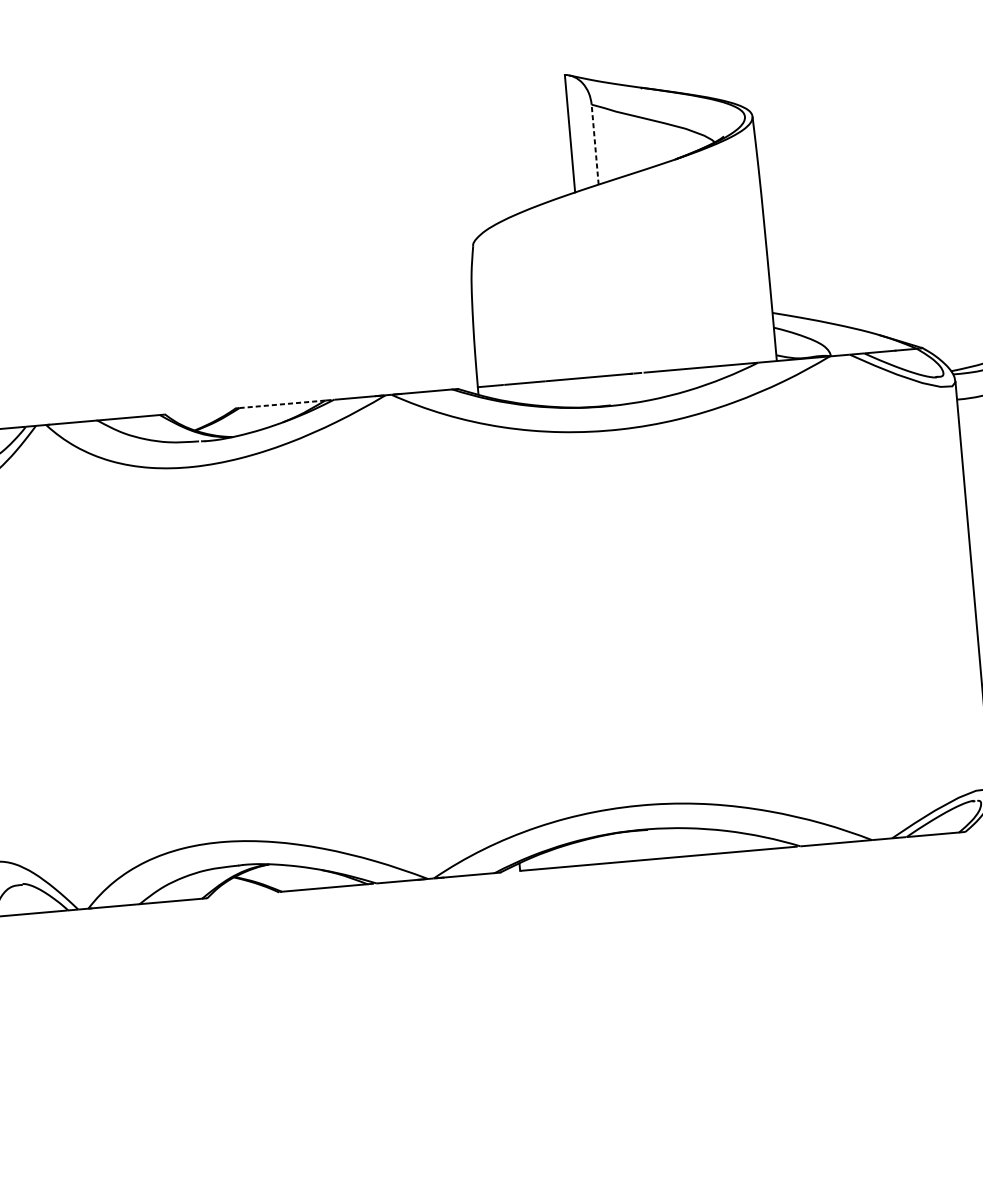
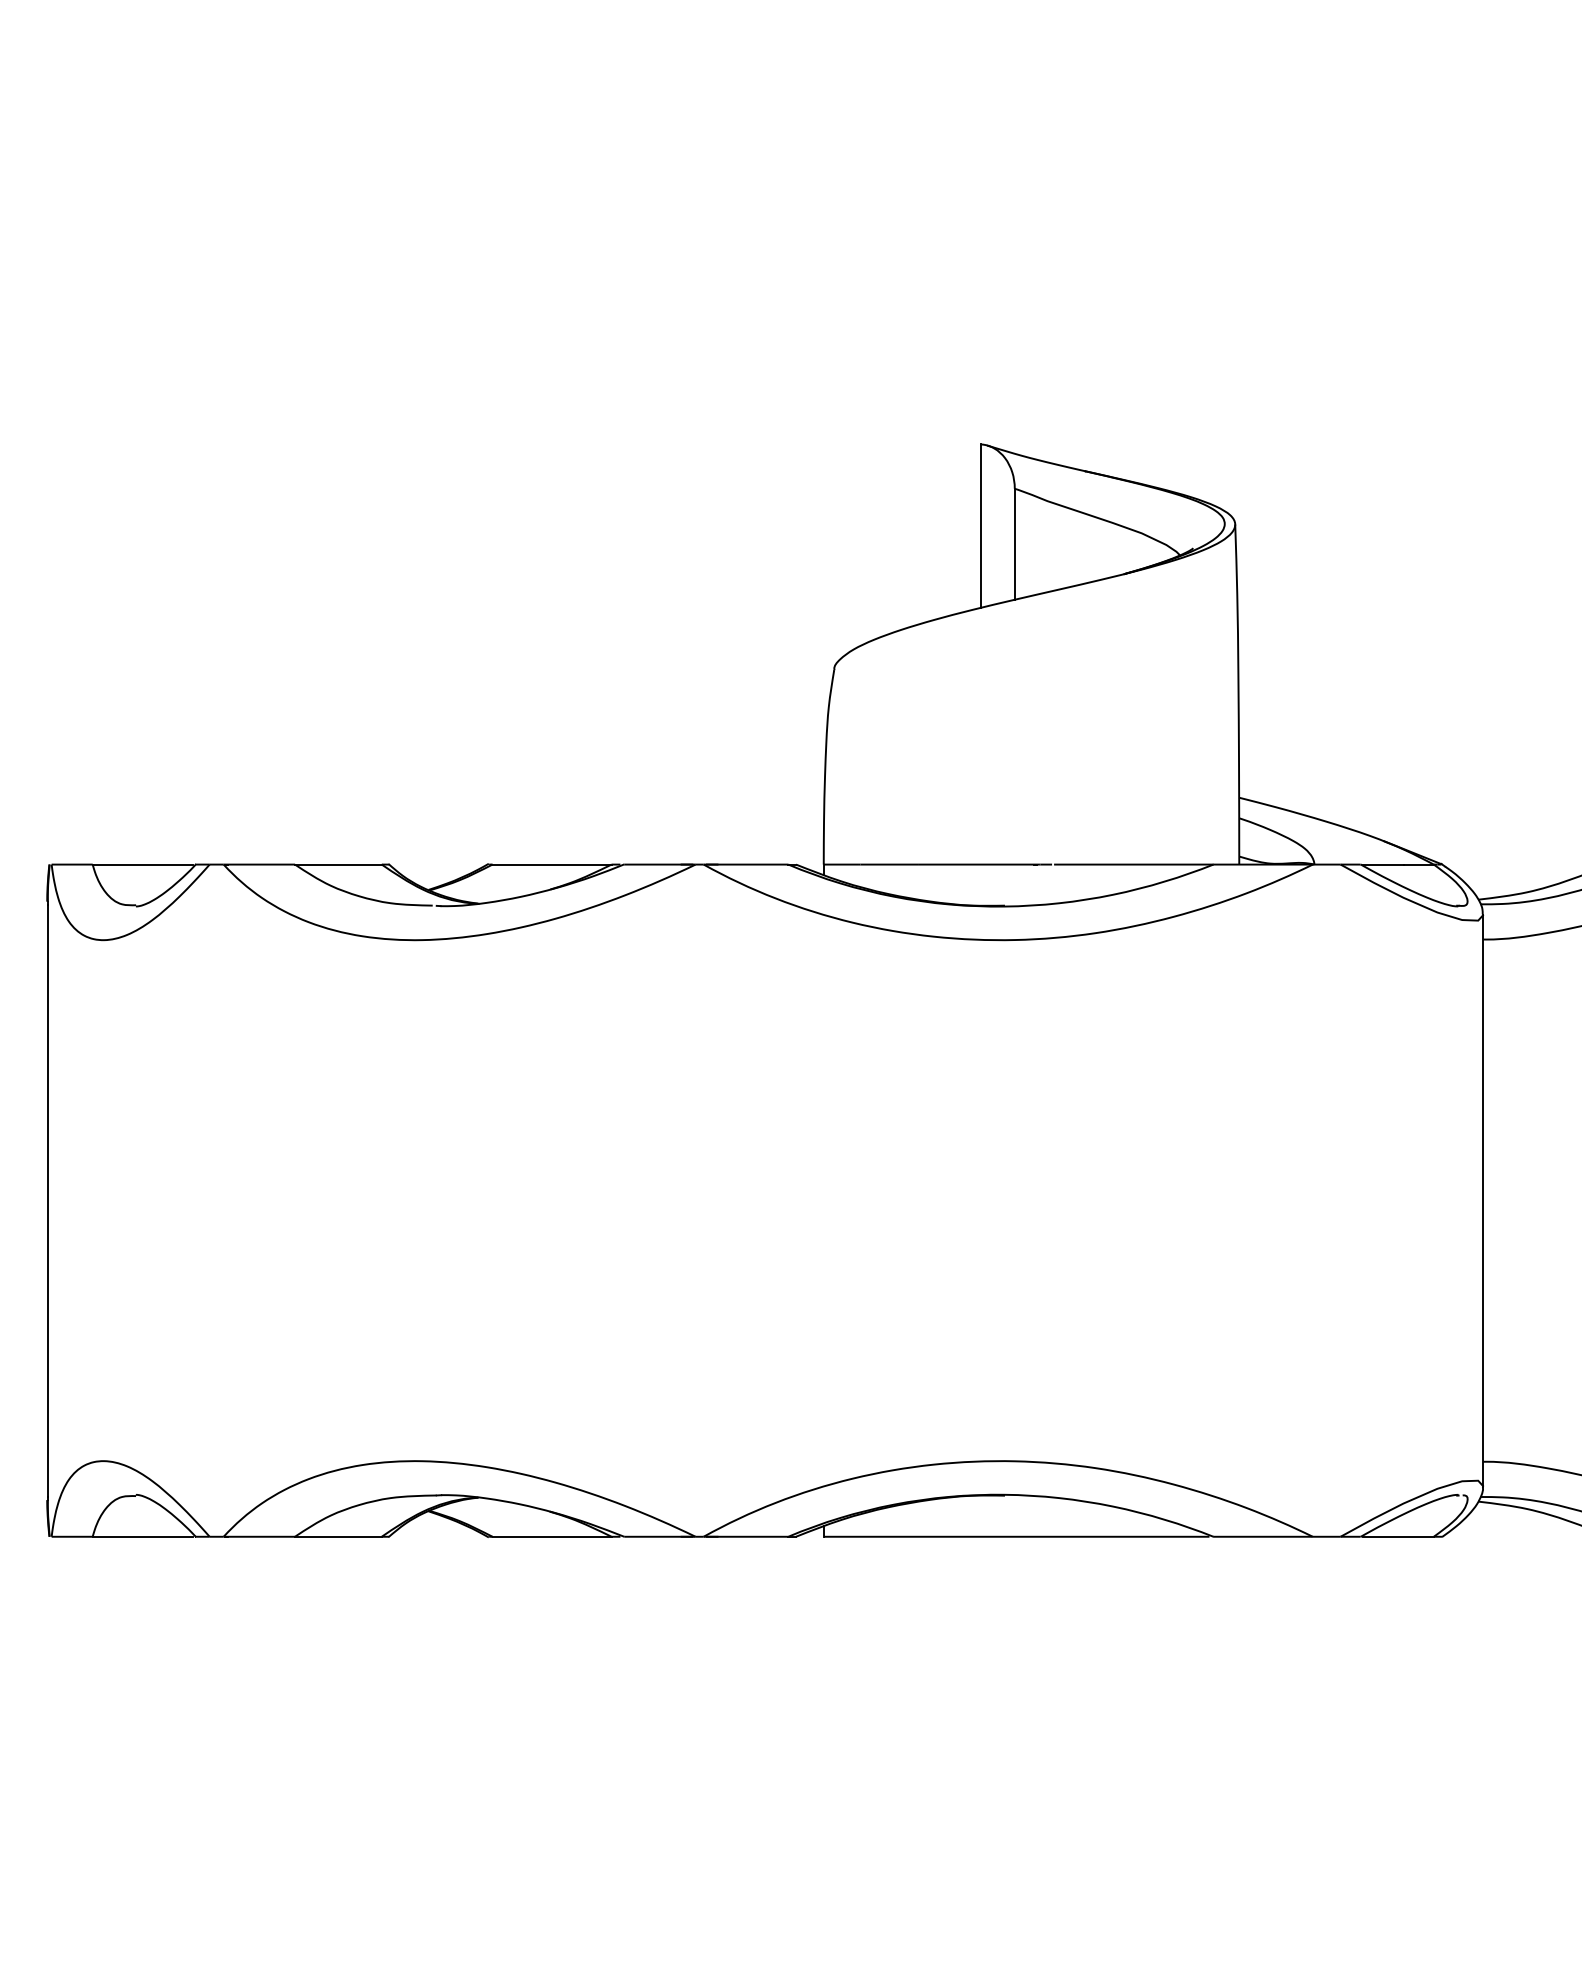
line: (594, 144) -> (1014, 543), dashed -> solid
line: (282, 404) -> (552, 864), dashed -> solid

